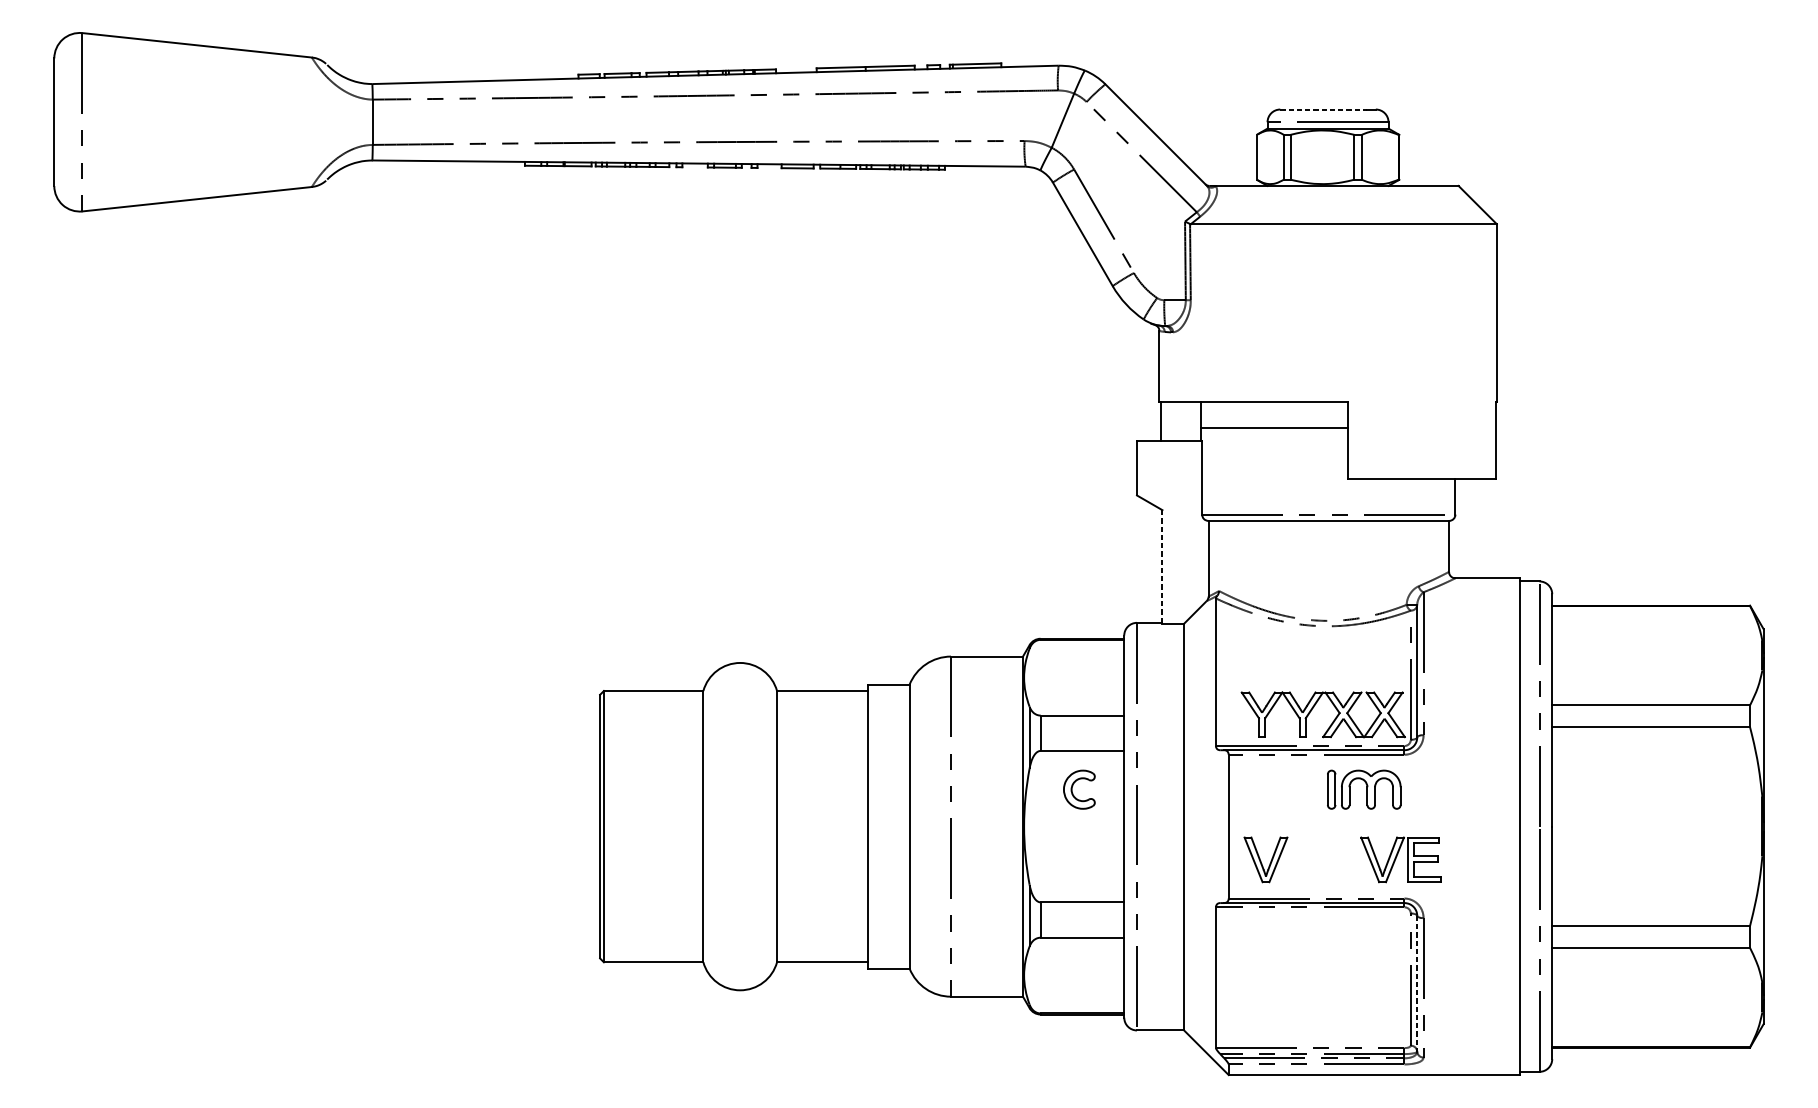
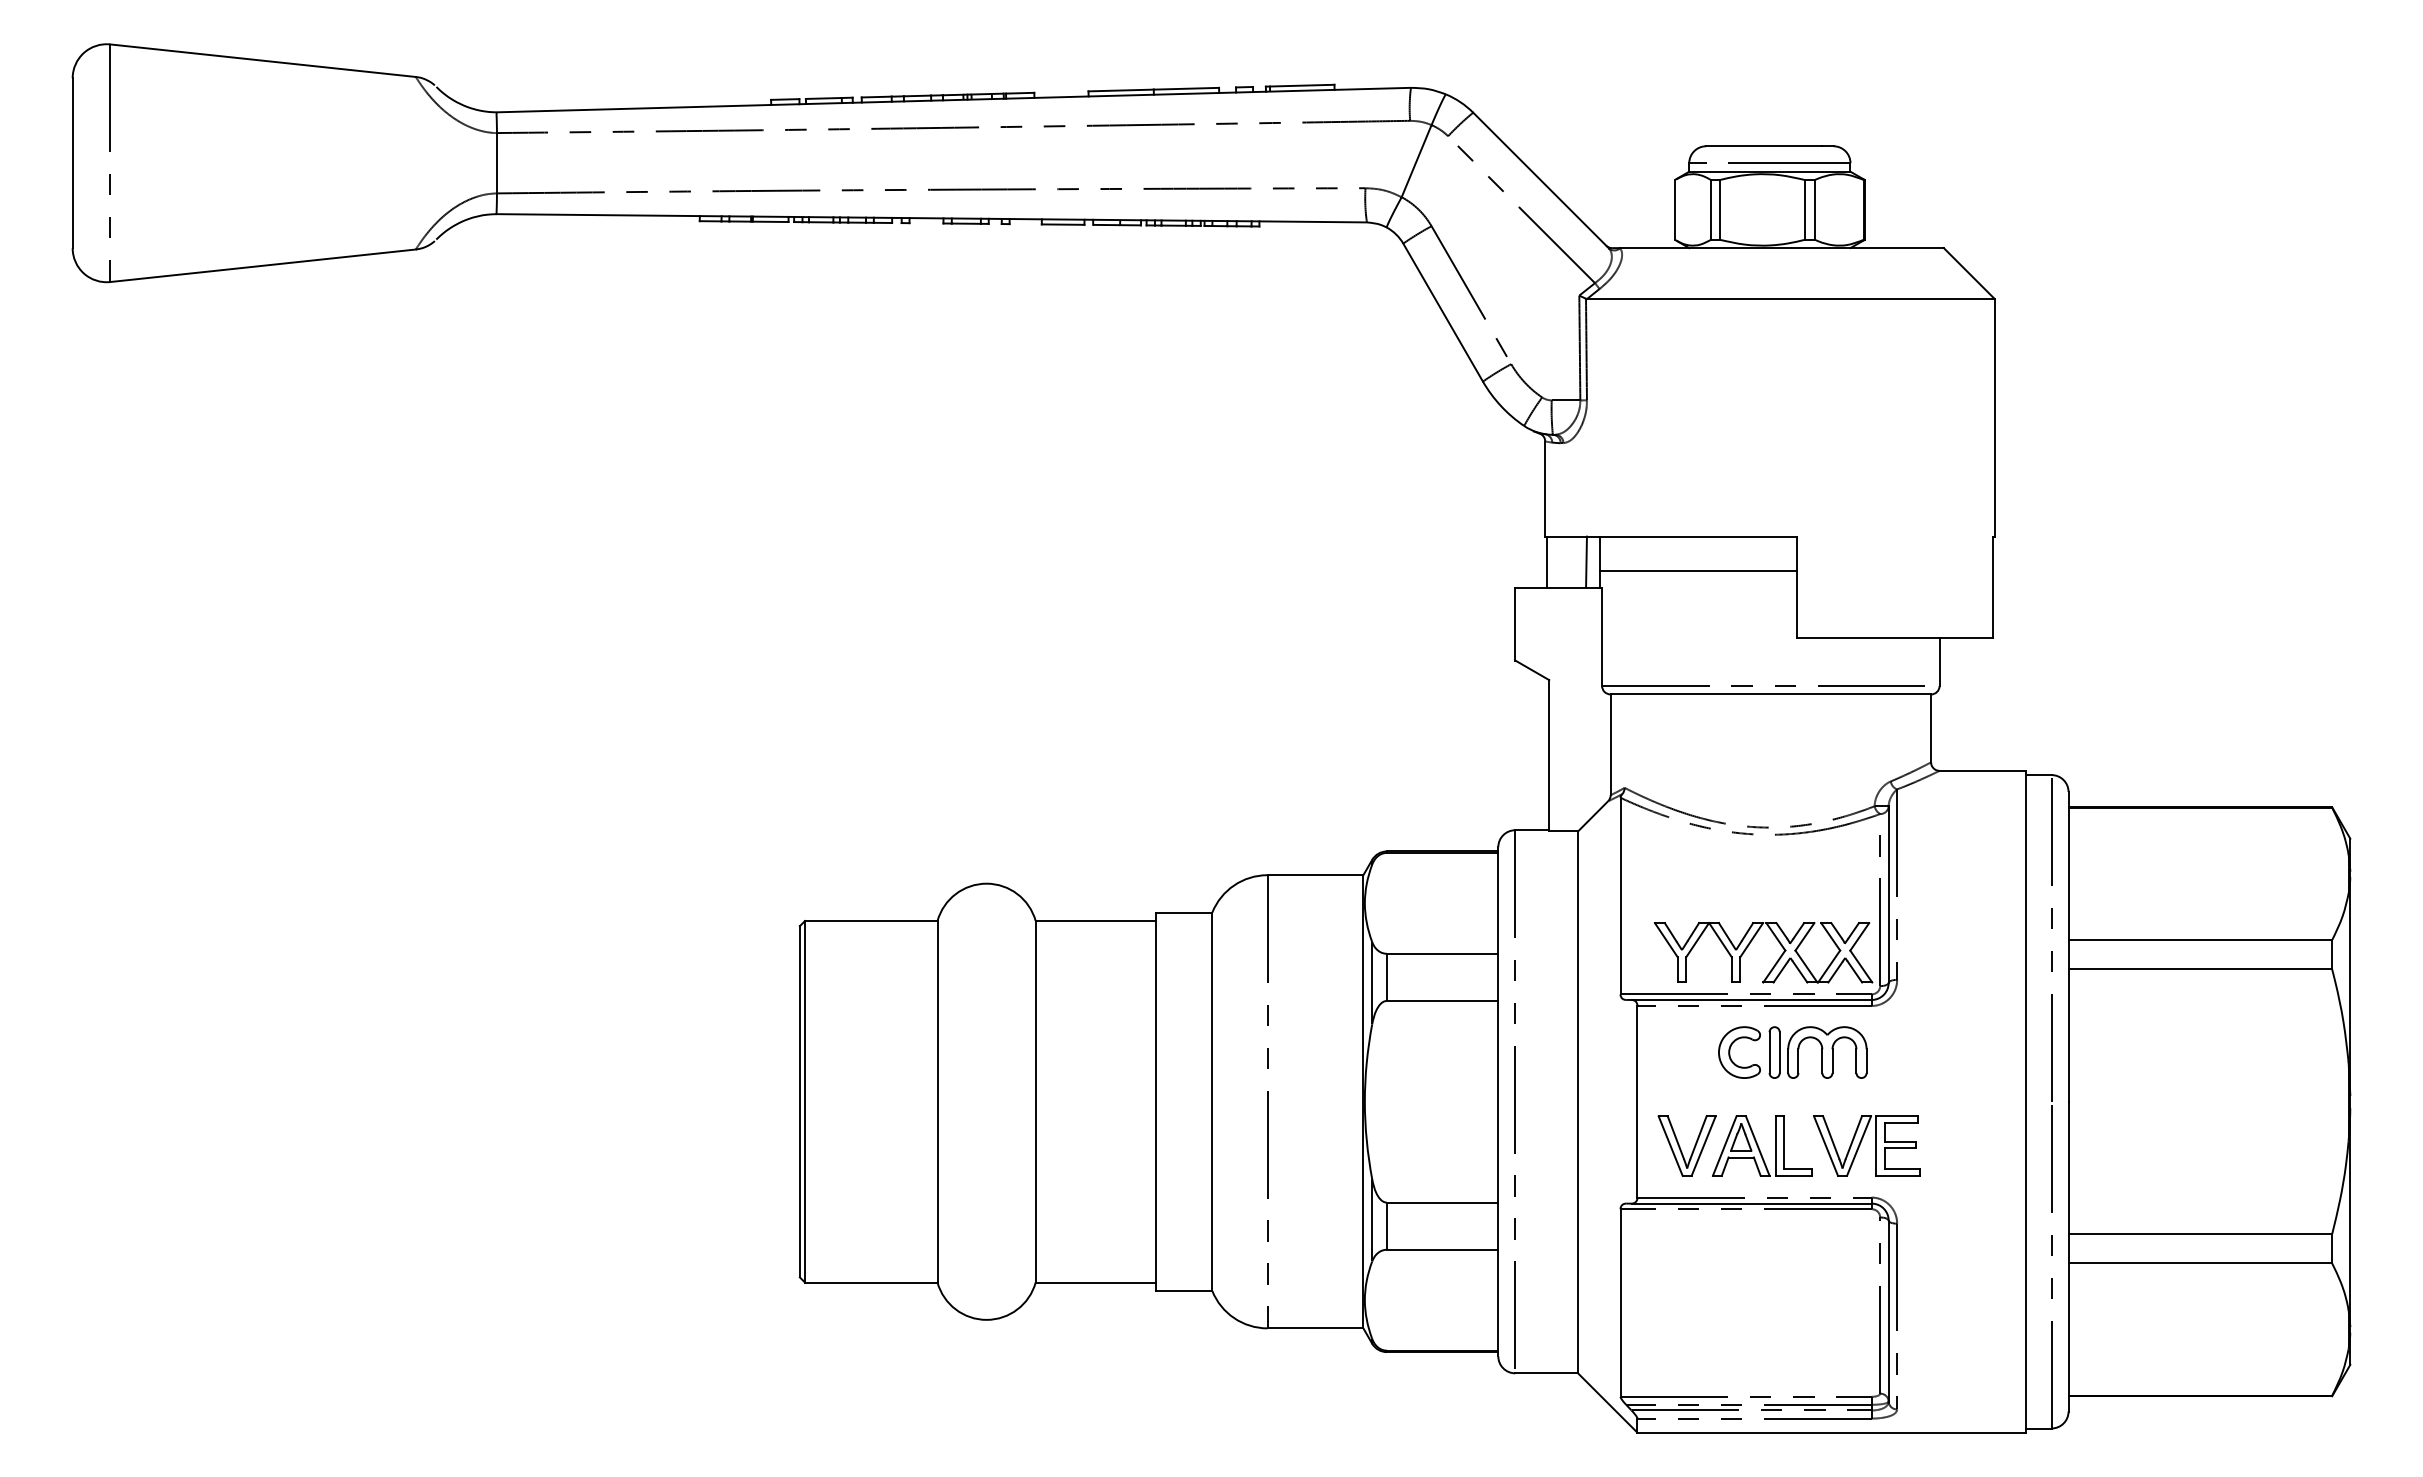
line: (1324, 109) -> (1764, 146), dashed -> solid
line: (1190, 421) -> (1586, 561), added
line: (1162, 566) -> (1549, 755), dashed -> solid
part: (1072, 789) -> (1730, 1052), moved
part: (1322, 859) -> (1762, 1145), added
line: (1417, 984) -> (1888, 1311), dashed -> solid

